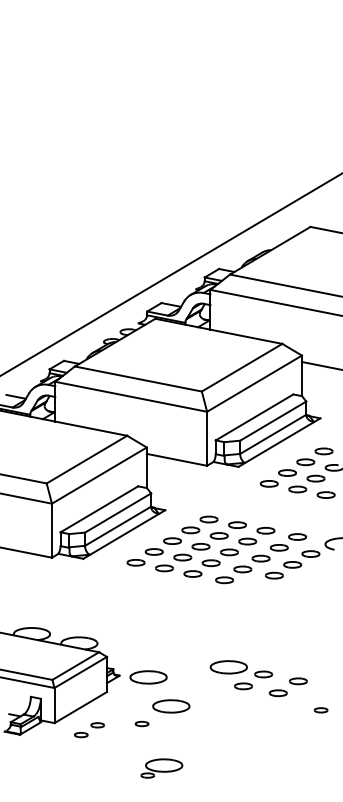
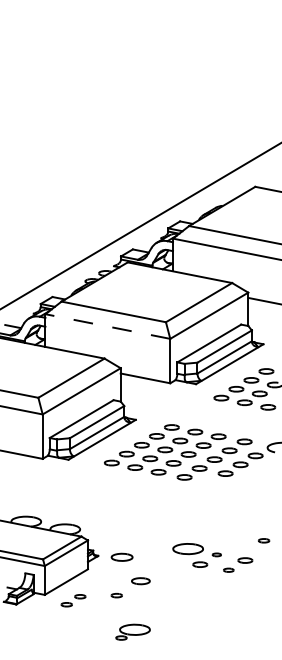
line: (130, 396) -> (107, 326), solid -> dashed
part: (263, 674) -> (216, 554), size x0.6
part: (148, 677) -> (122, 557), size x0.7
part: (277, 692) -> (228, 569), size x0.7
part: (171, 706) -> (141, 581), size x0.6
part: (320, 710) -> (263, 540), moved

